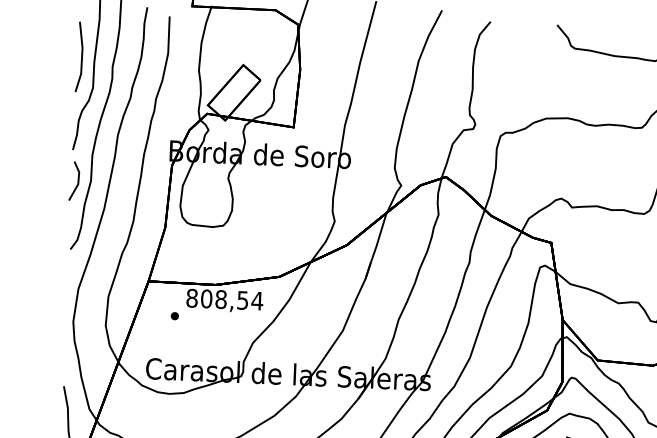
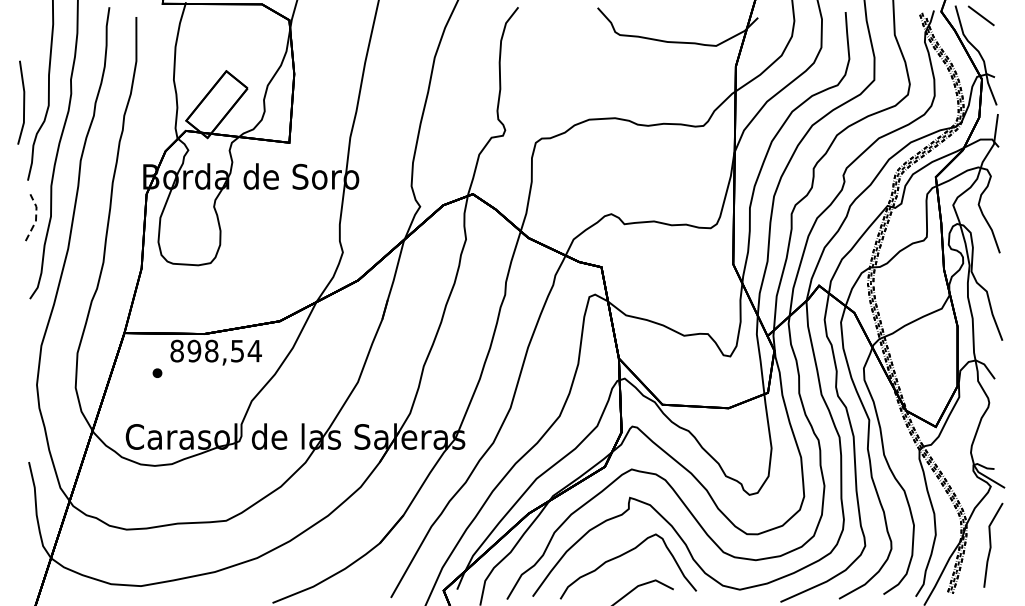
line: (81, 56) -> (23, 102), moved
line: (78, 181) -> (36, 217), solid -> dashed
text: (206, 299) -> (194, 351), 808,54 -> 898,54

